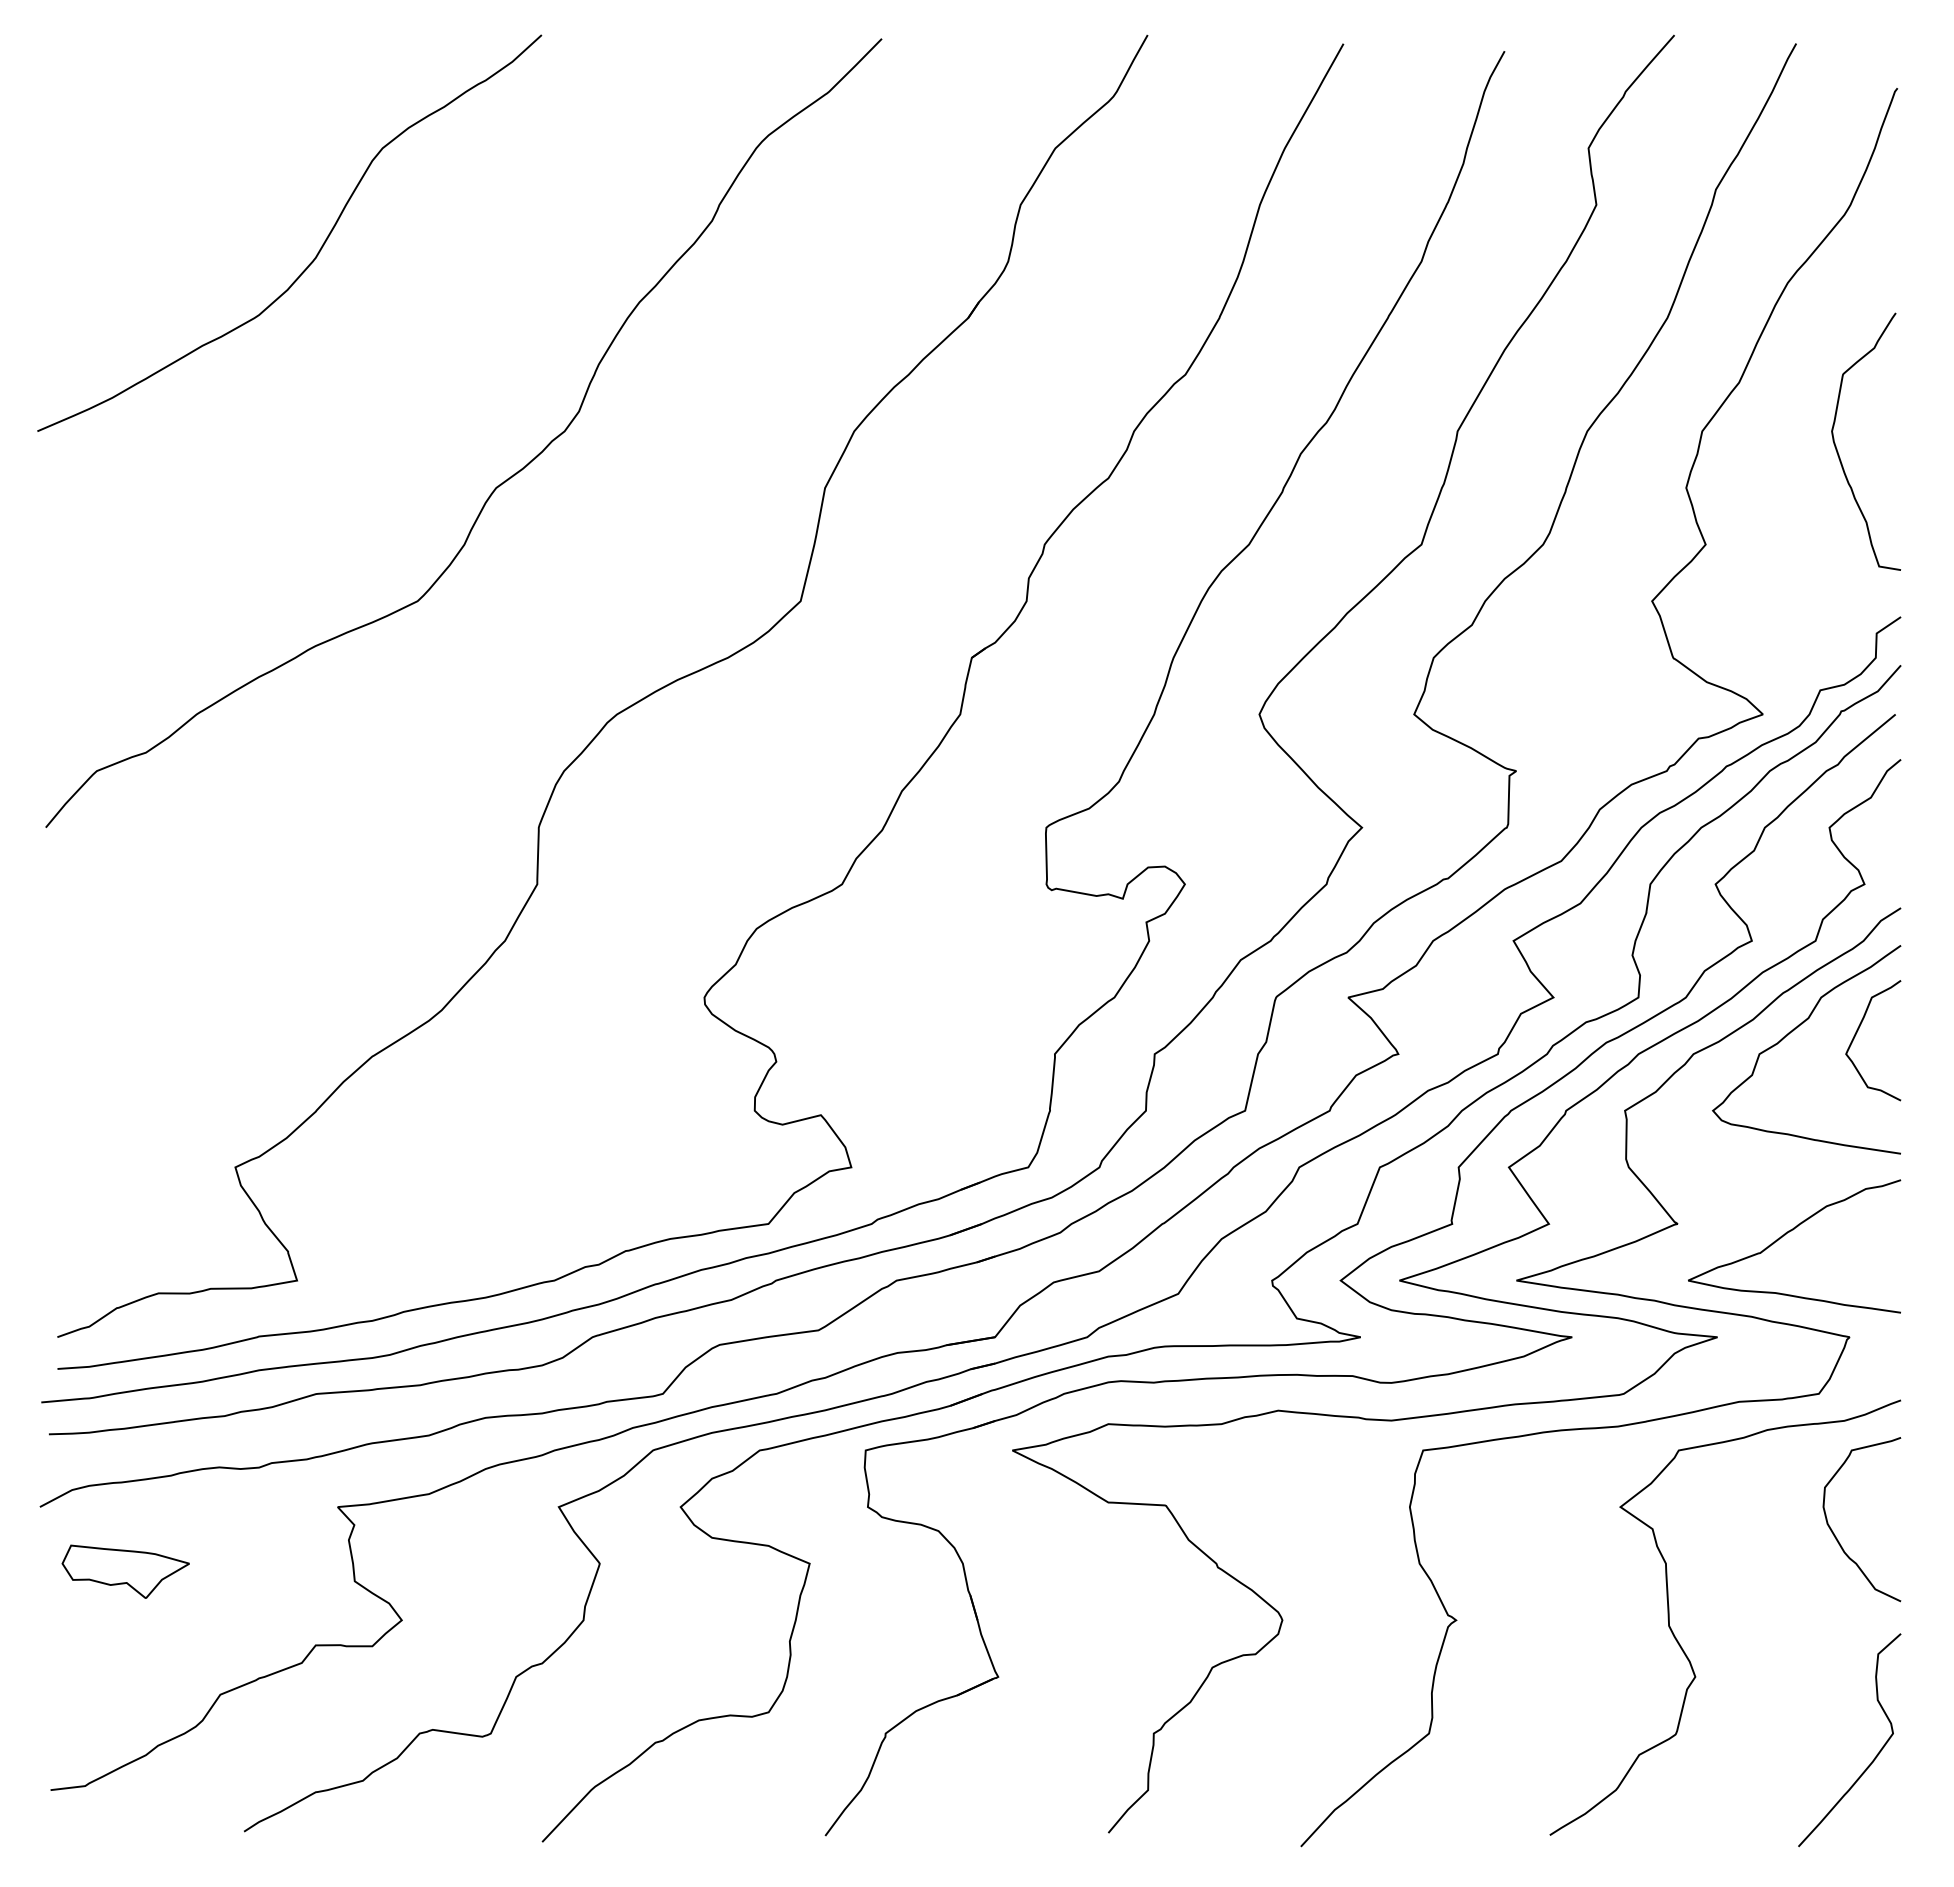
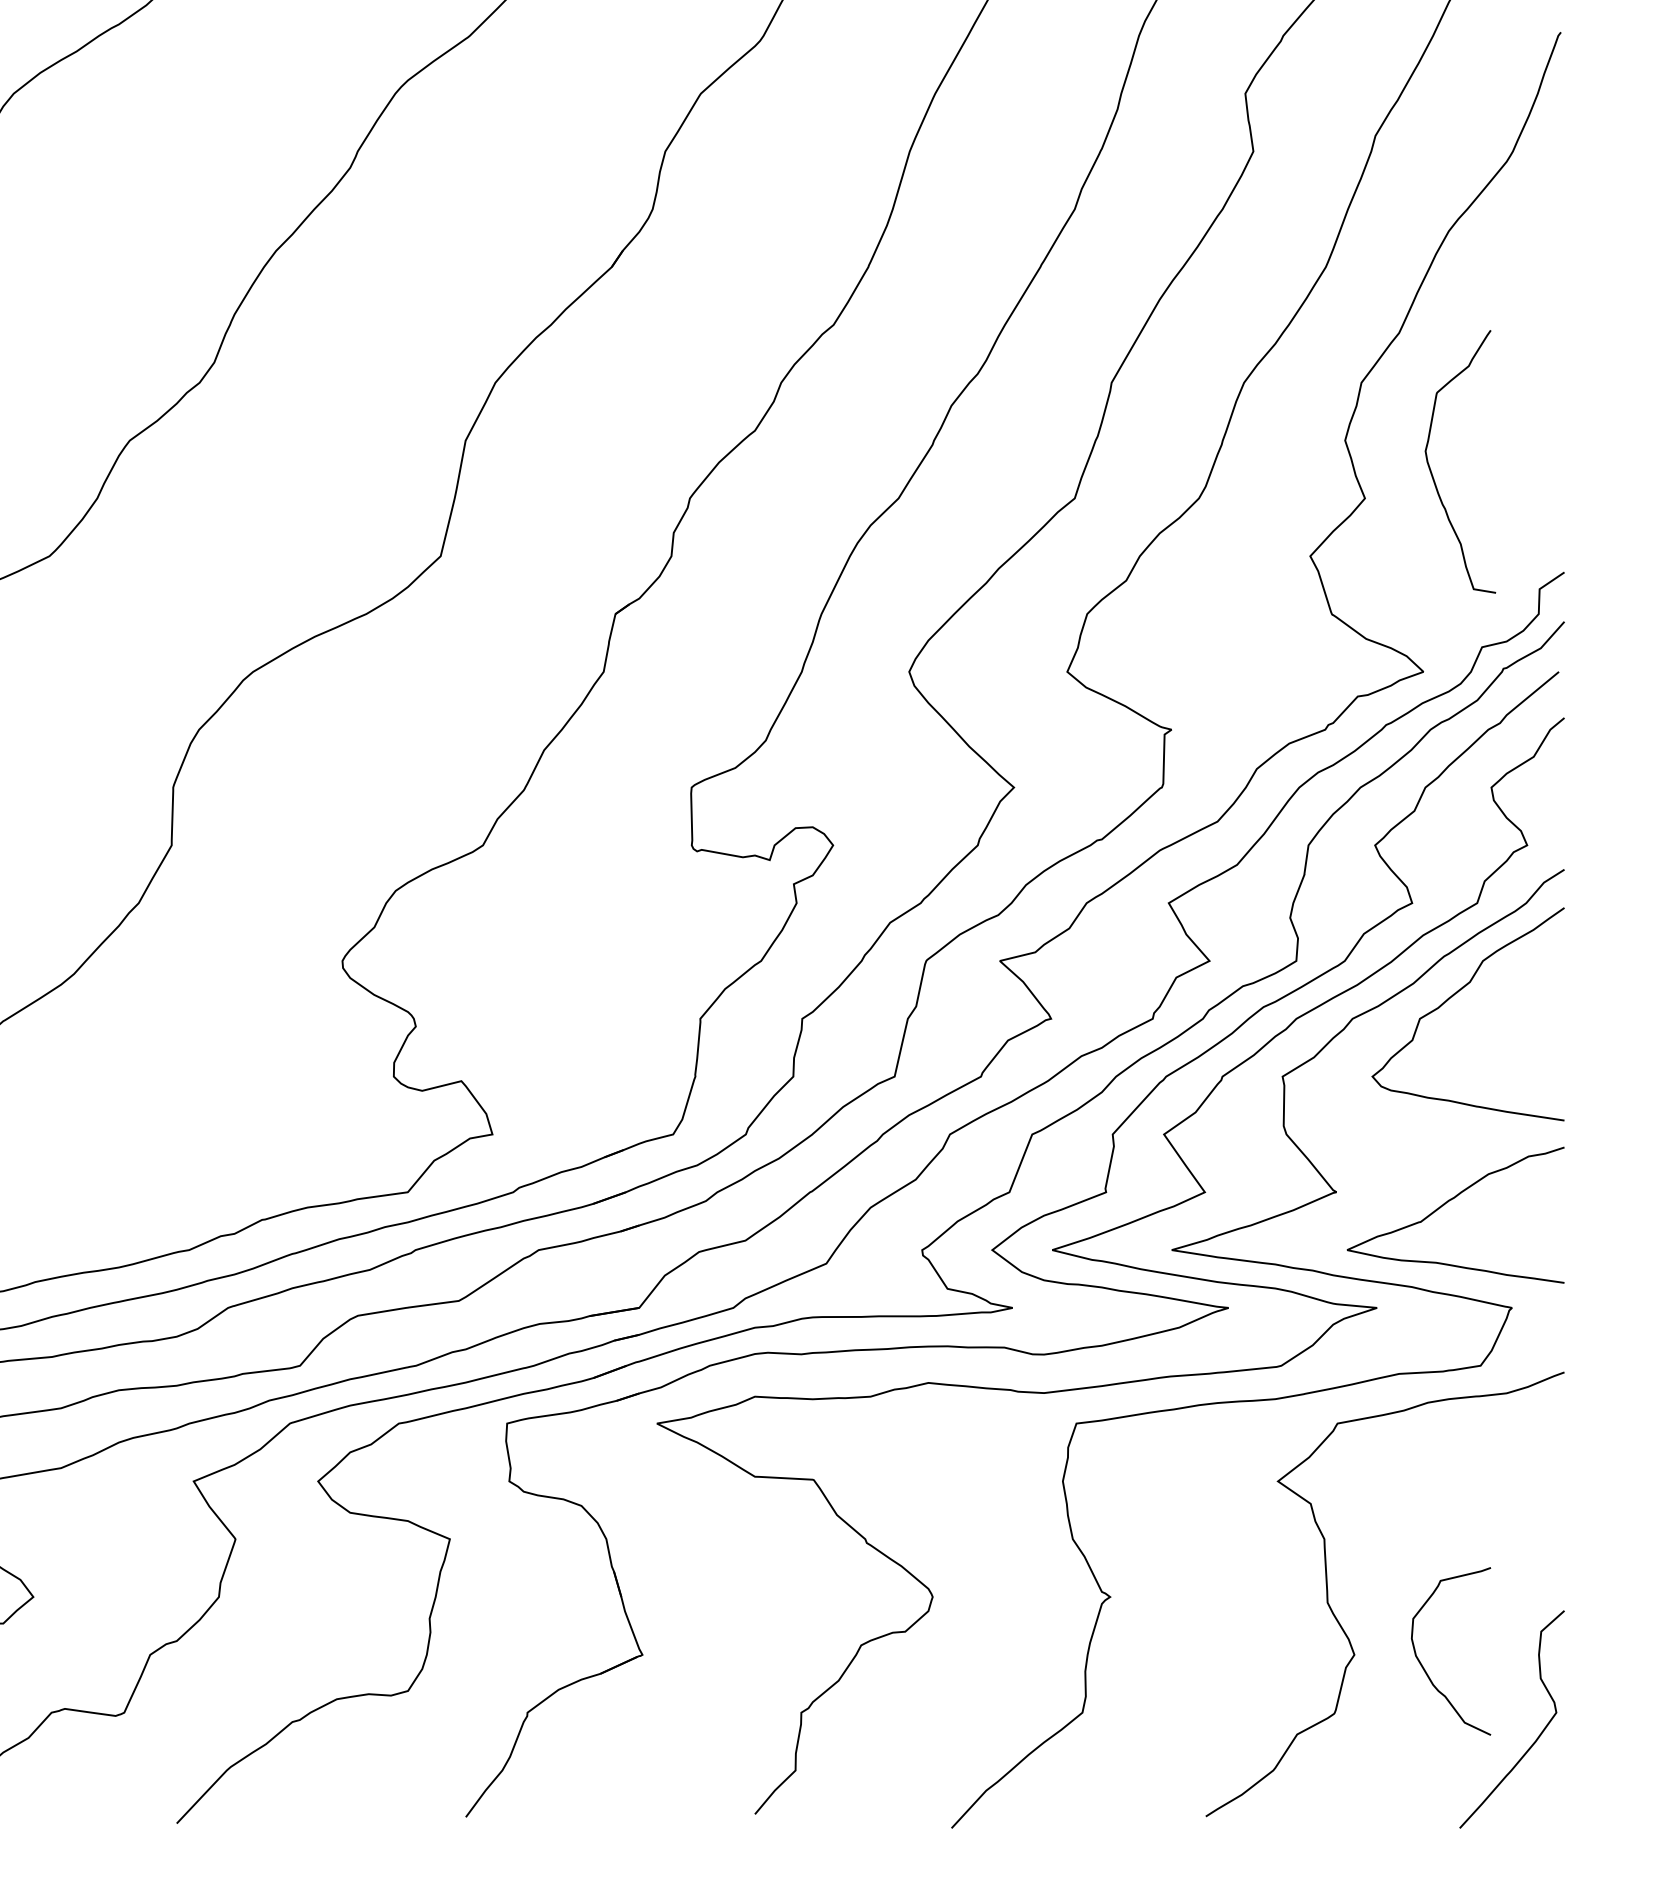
curve: (1838, 451) -> (1432, 471), moved
curve: (1857, 1032) -> (1520, 996), removed
curve: (1836, 1536) -> (1425, 1668), moved

